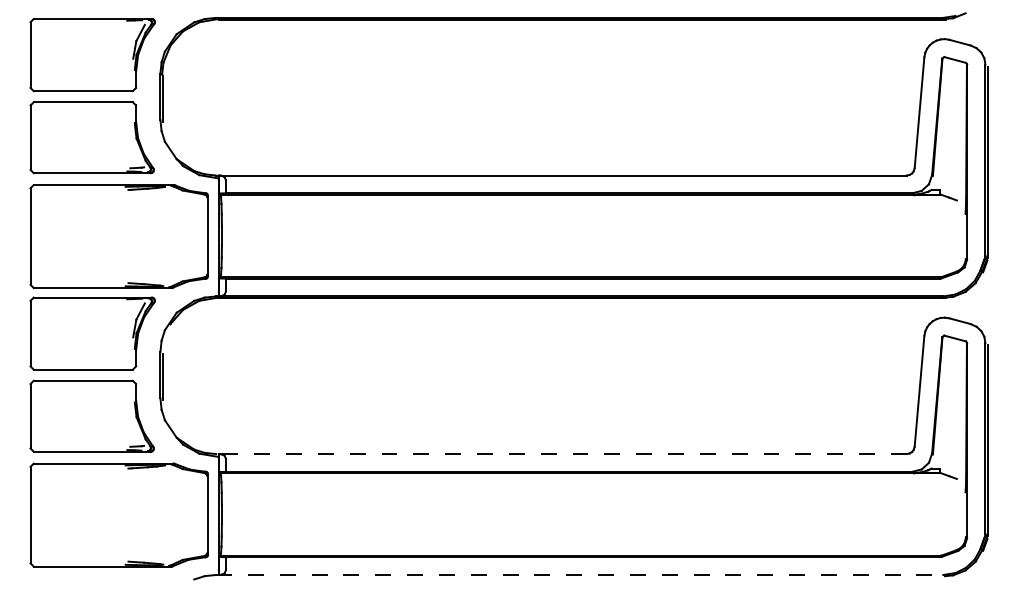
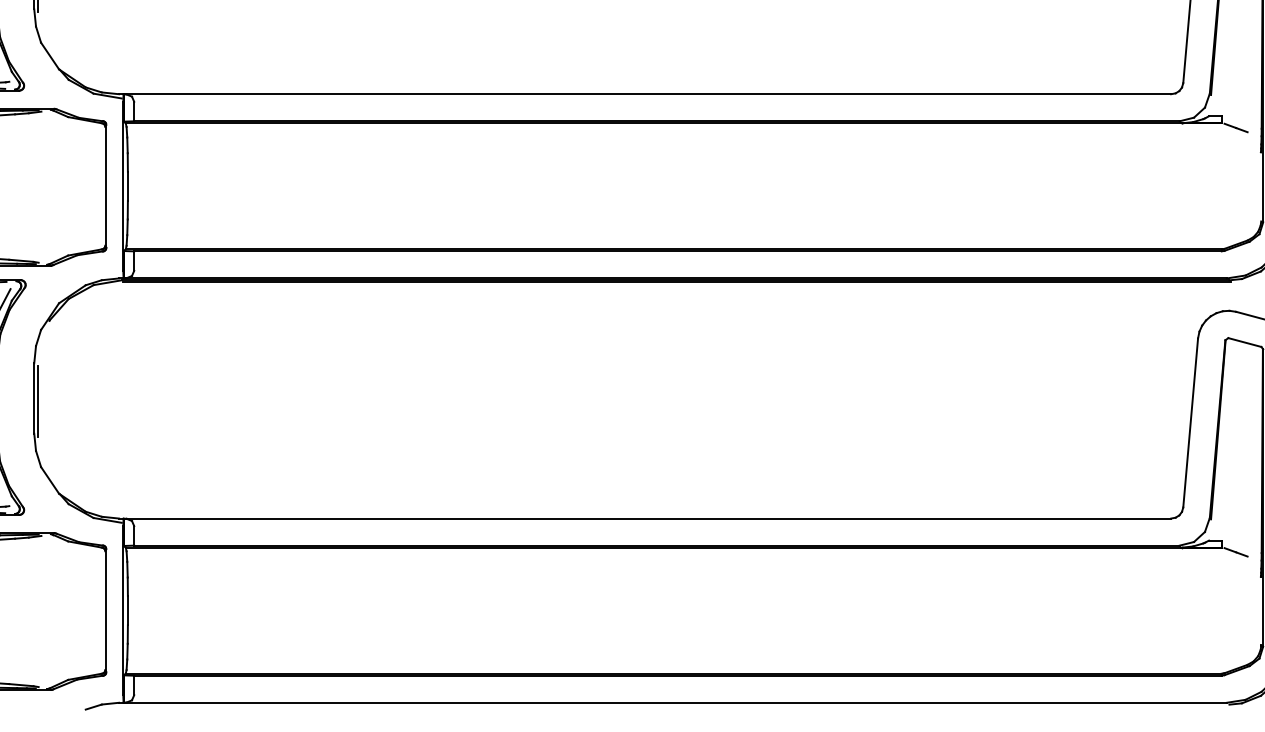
line: (560, 454) -> (643, 519), dashed -> solid
line: (579, 574) -> (672, 702), dashed -> solid

